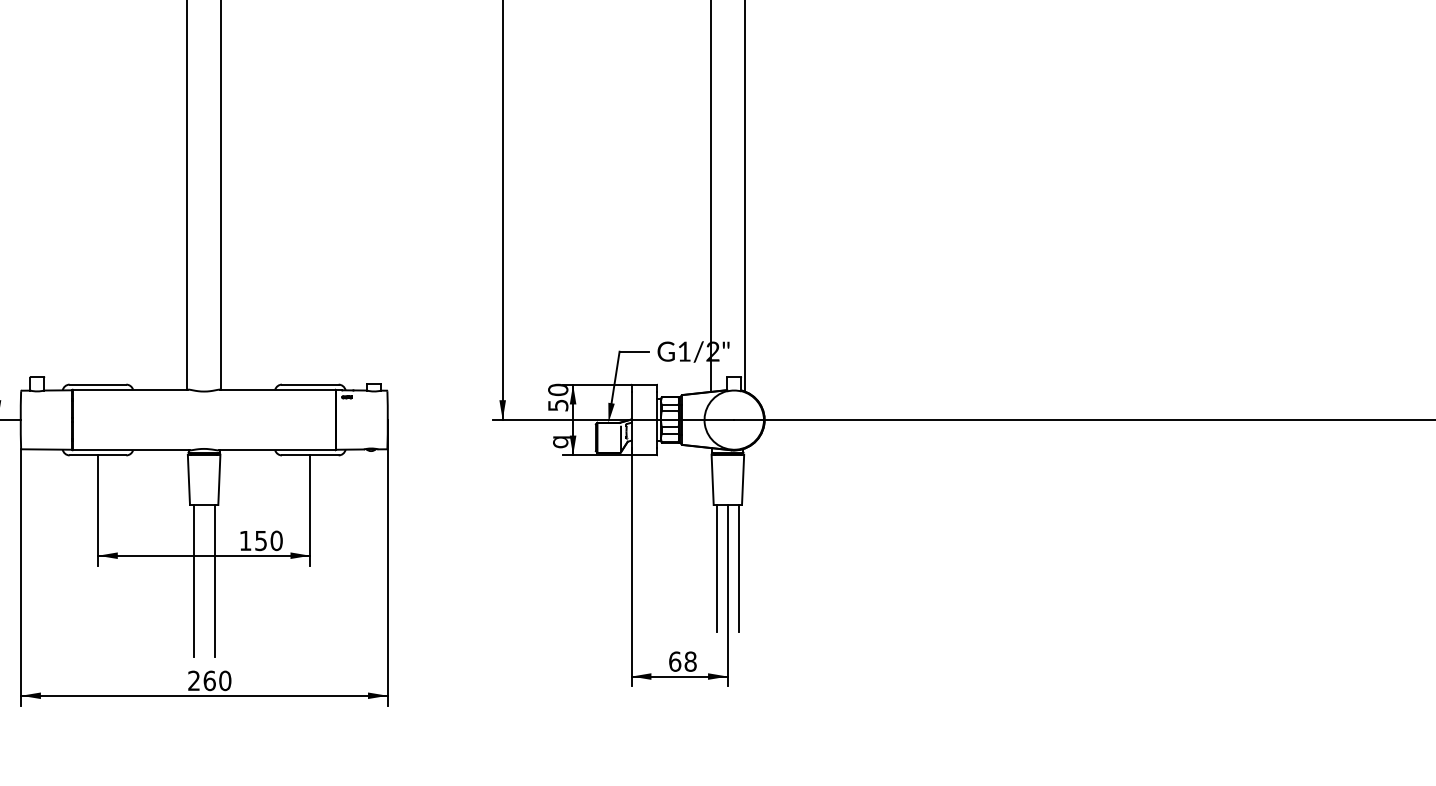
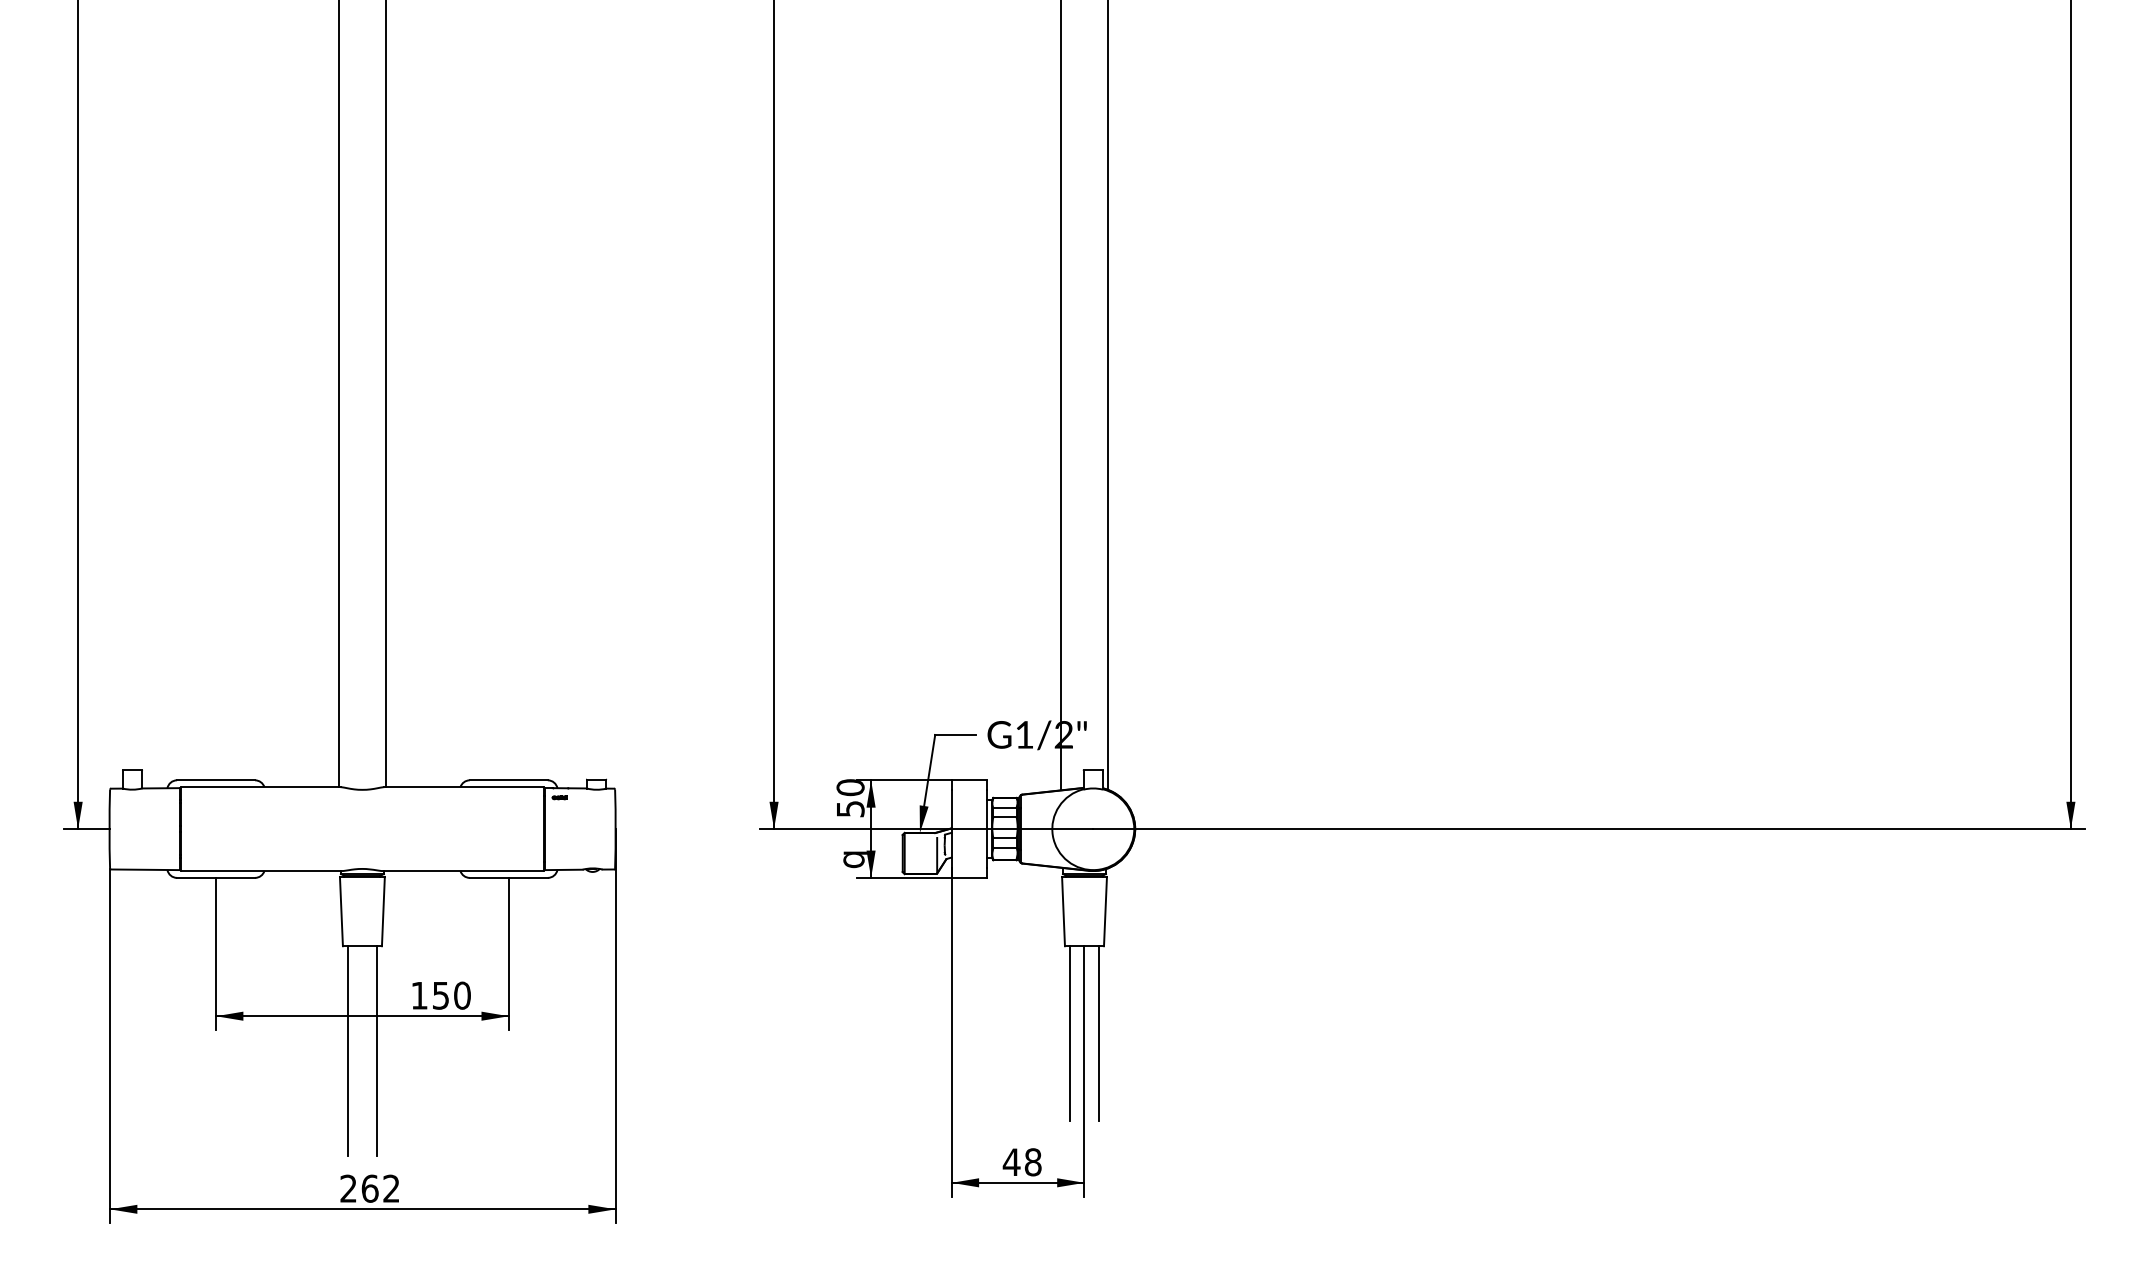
text: (674, 661) -> (1011, 1162), 68 -> 48
text: (225, 680) -> (391, 1188), 260 -> 262

